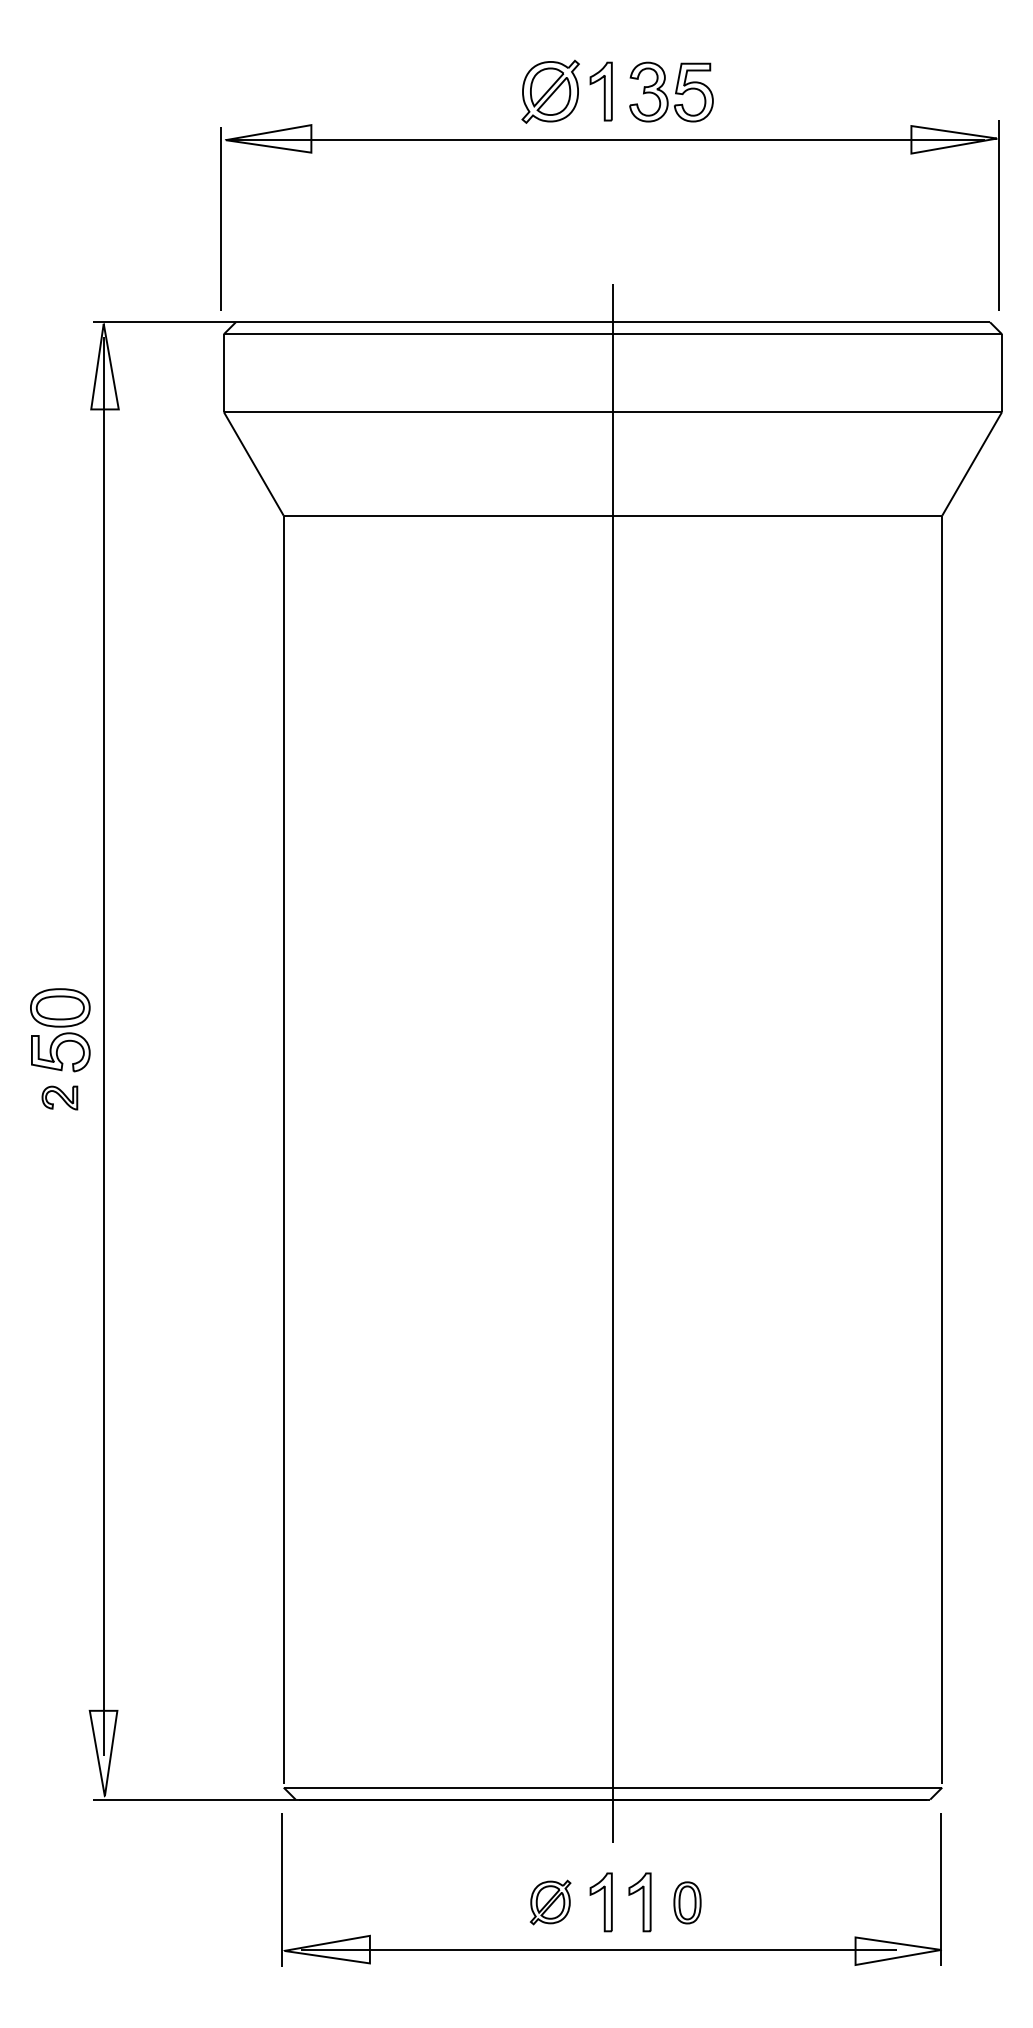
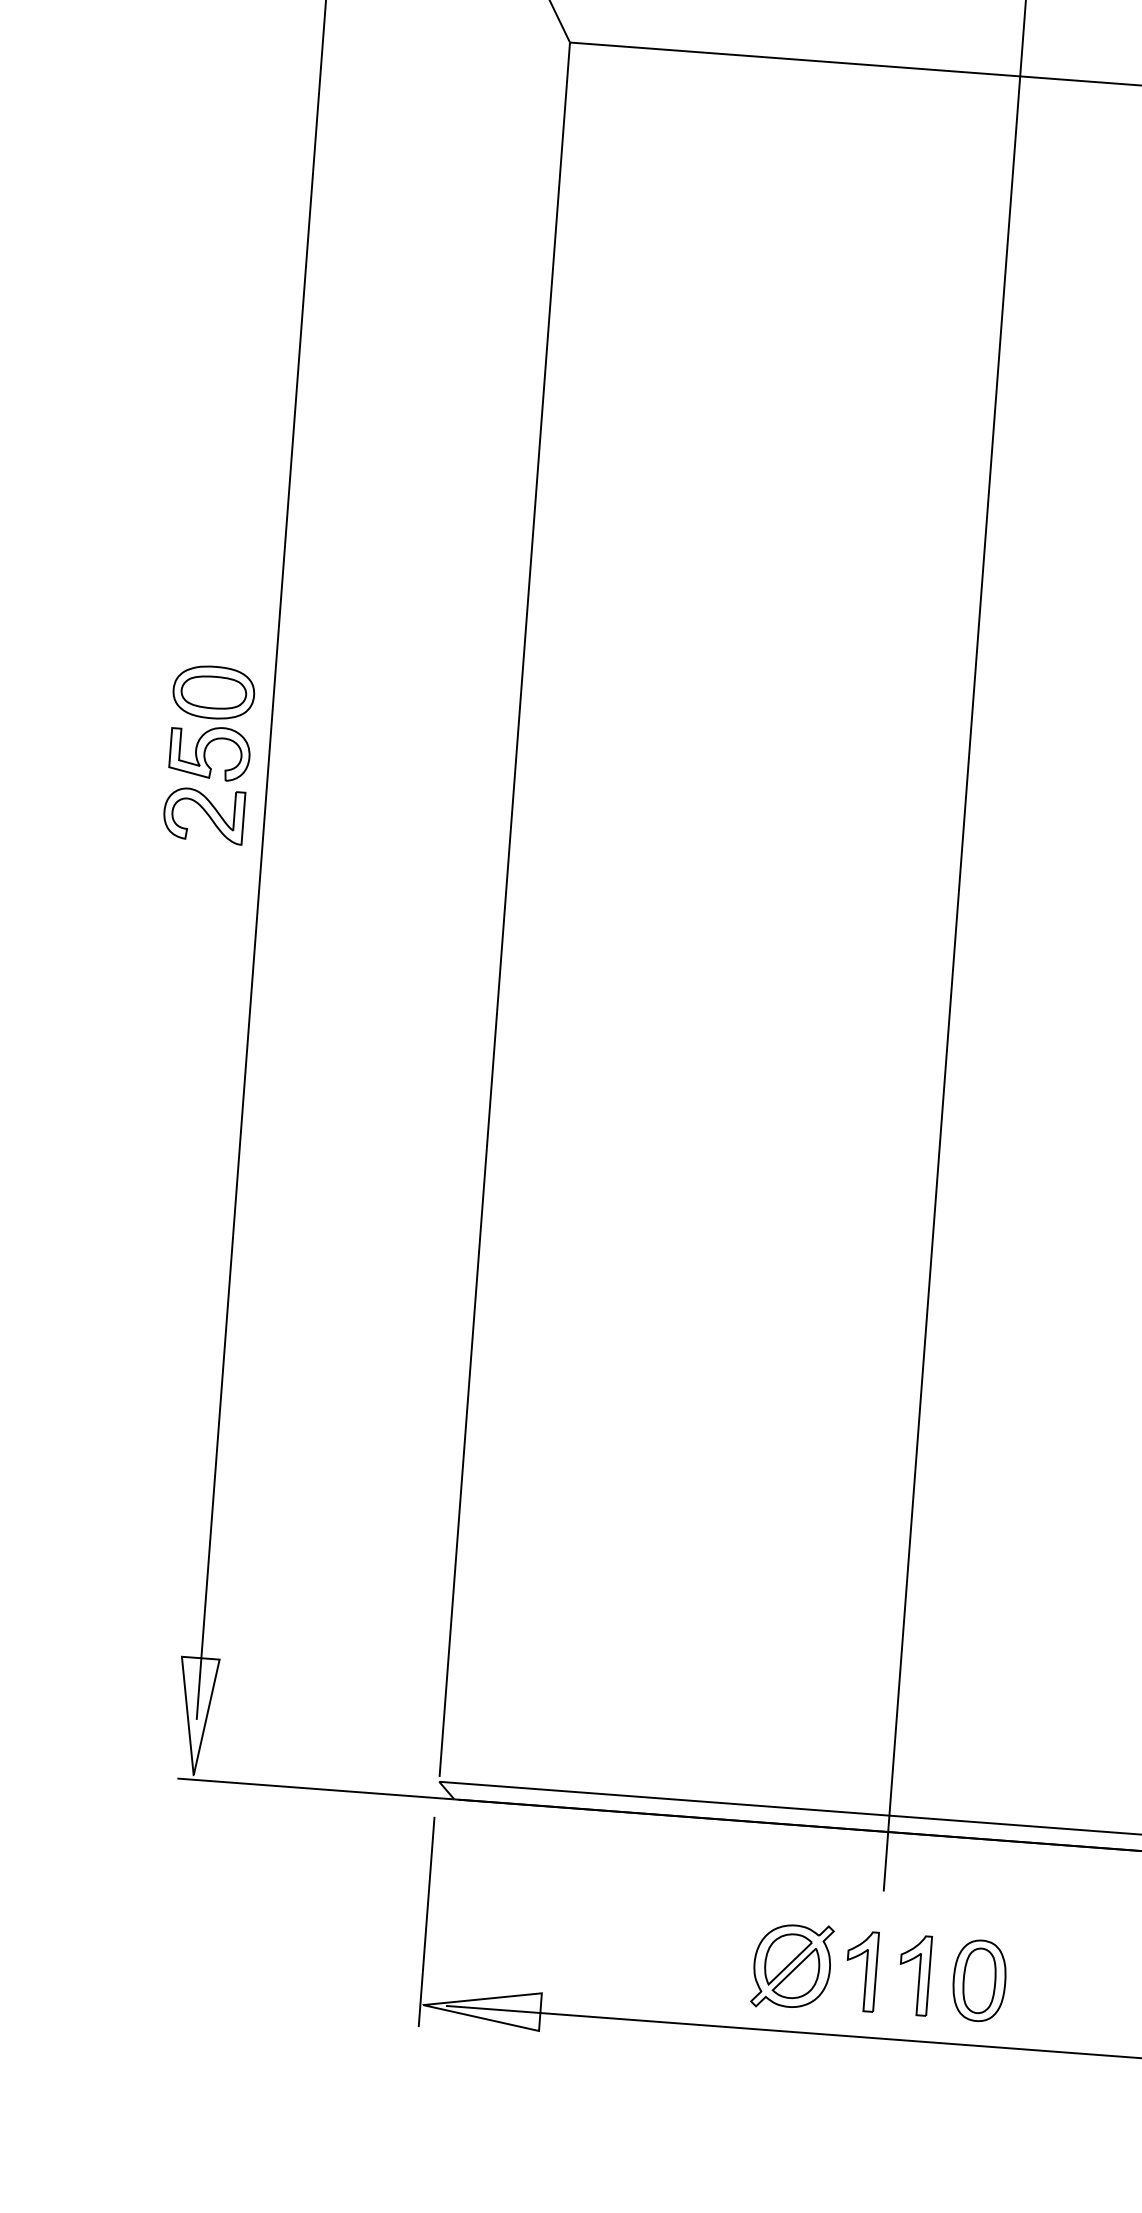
part: (59, 1097) -> (203, 814), size x1.67
part: (550, 1902) -> (792, 1966), size x1.43
part: (687, 1902) -> (979, 1980), size x1.43

